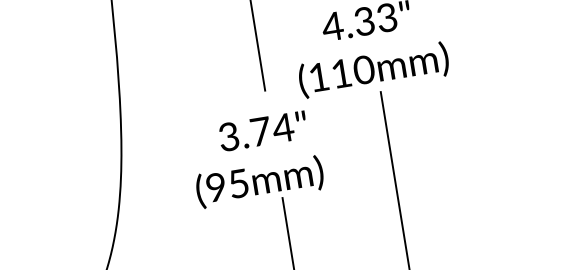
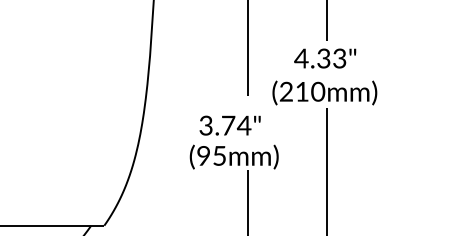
text: (317, 77) -> (285, 91), (110mm) -> (210mm)
text: (262, 131) -> (229, 125), moved

